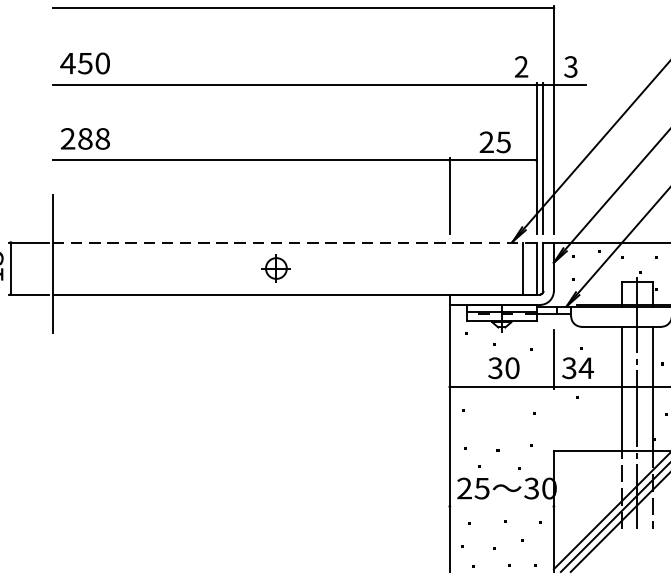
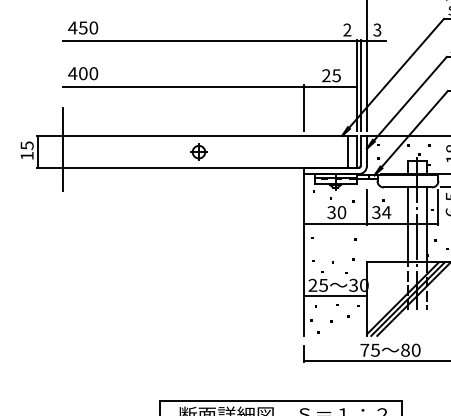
text: (85, 138) -> (83, 73), 288 -> 400
line: (293, 242) -> (209, 136), dashed -> solid
line: (501, 506) -> (335, 296), added

